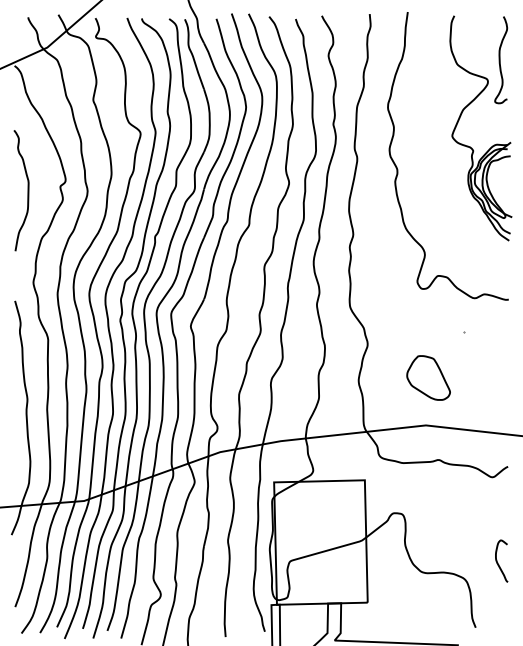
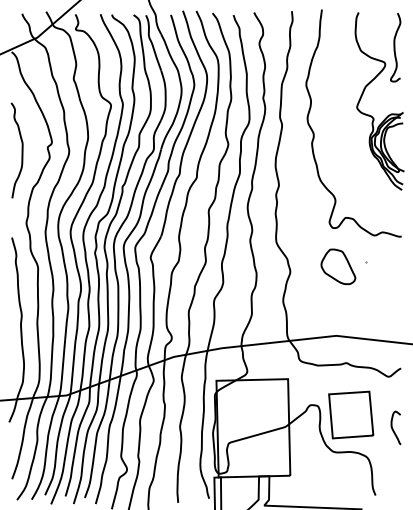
part: (428, 377) -> (338, 266), moved
part: (444, 525) -> (350, 414), added
curve: (498, 562) -> (393, 429), moved

